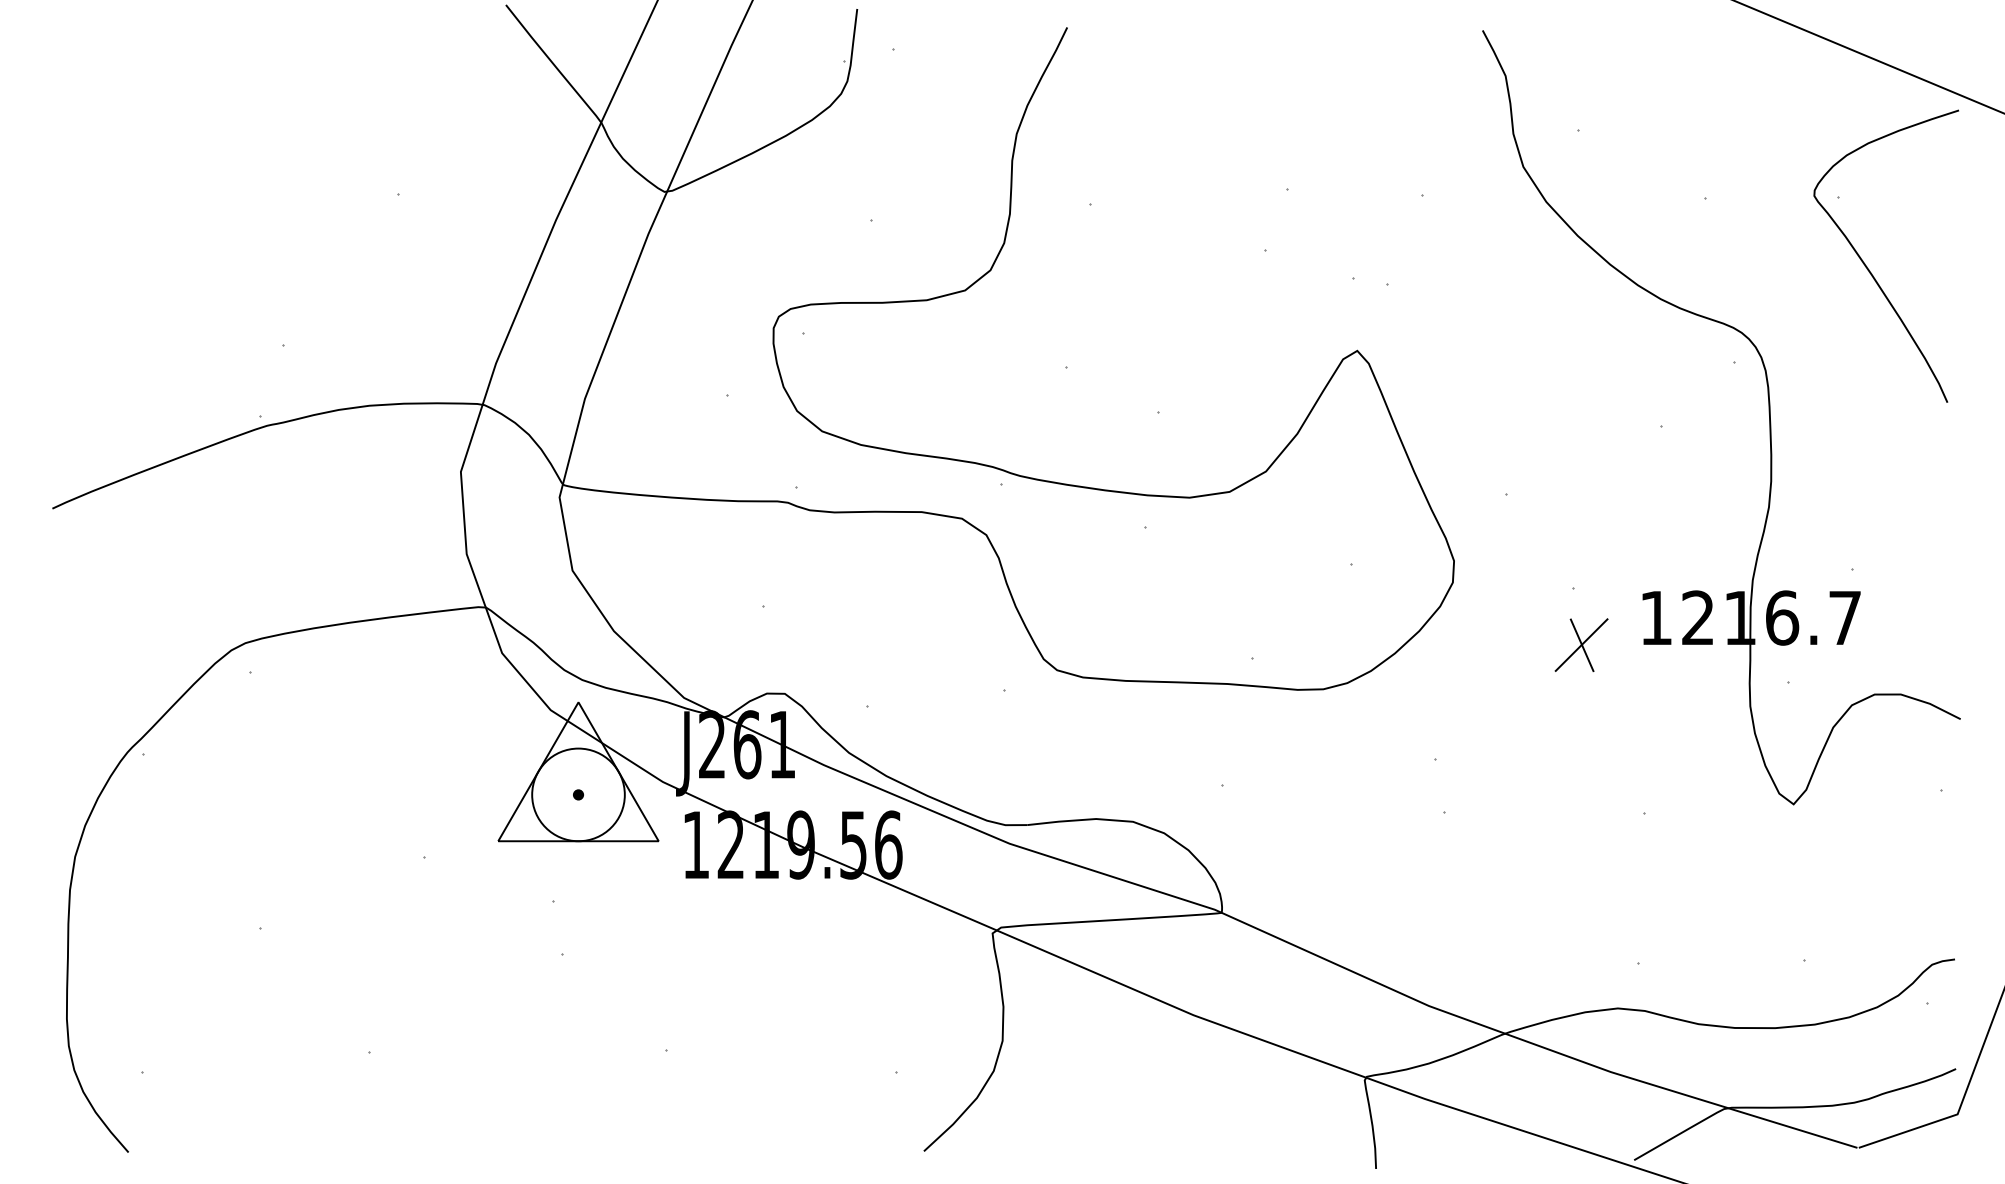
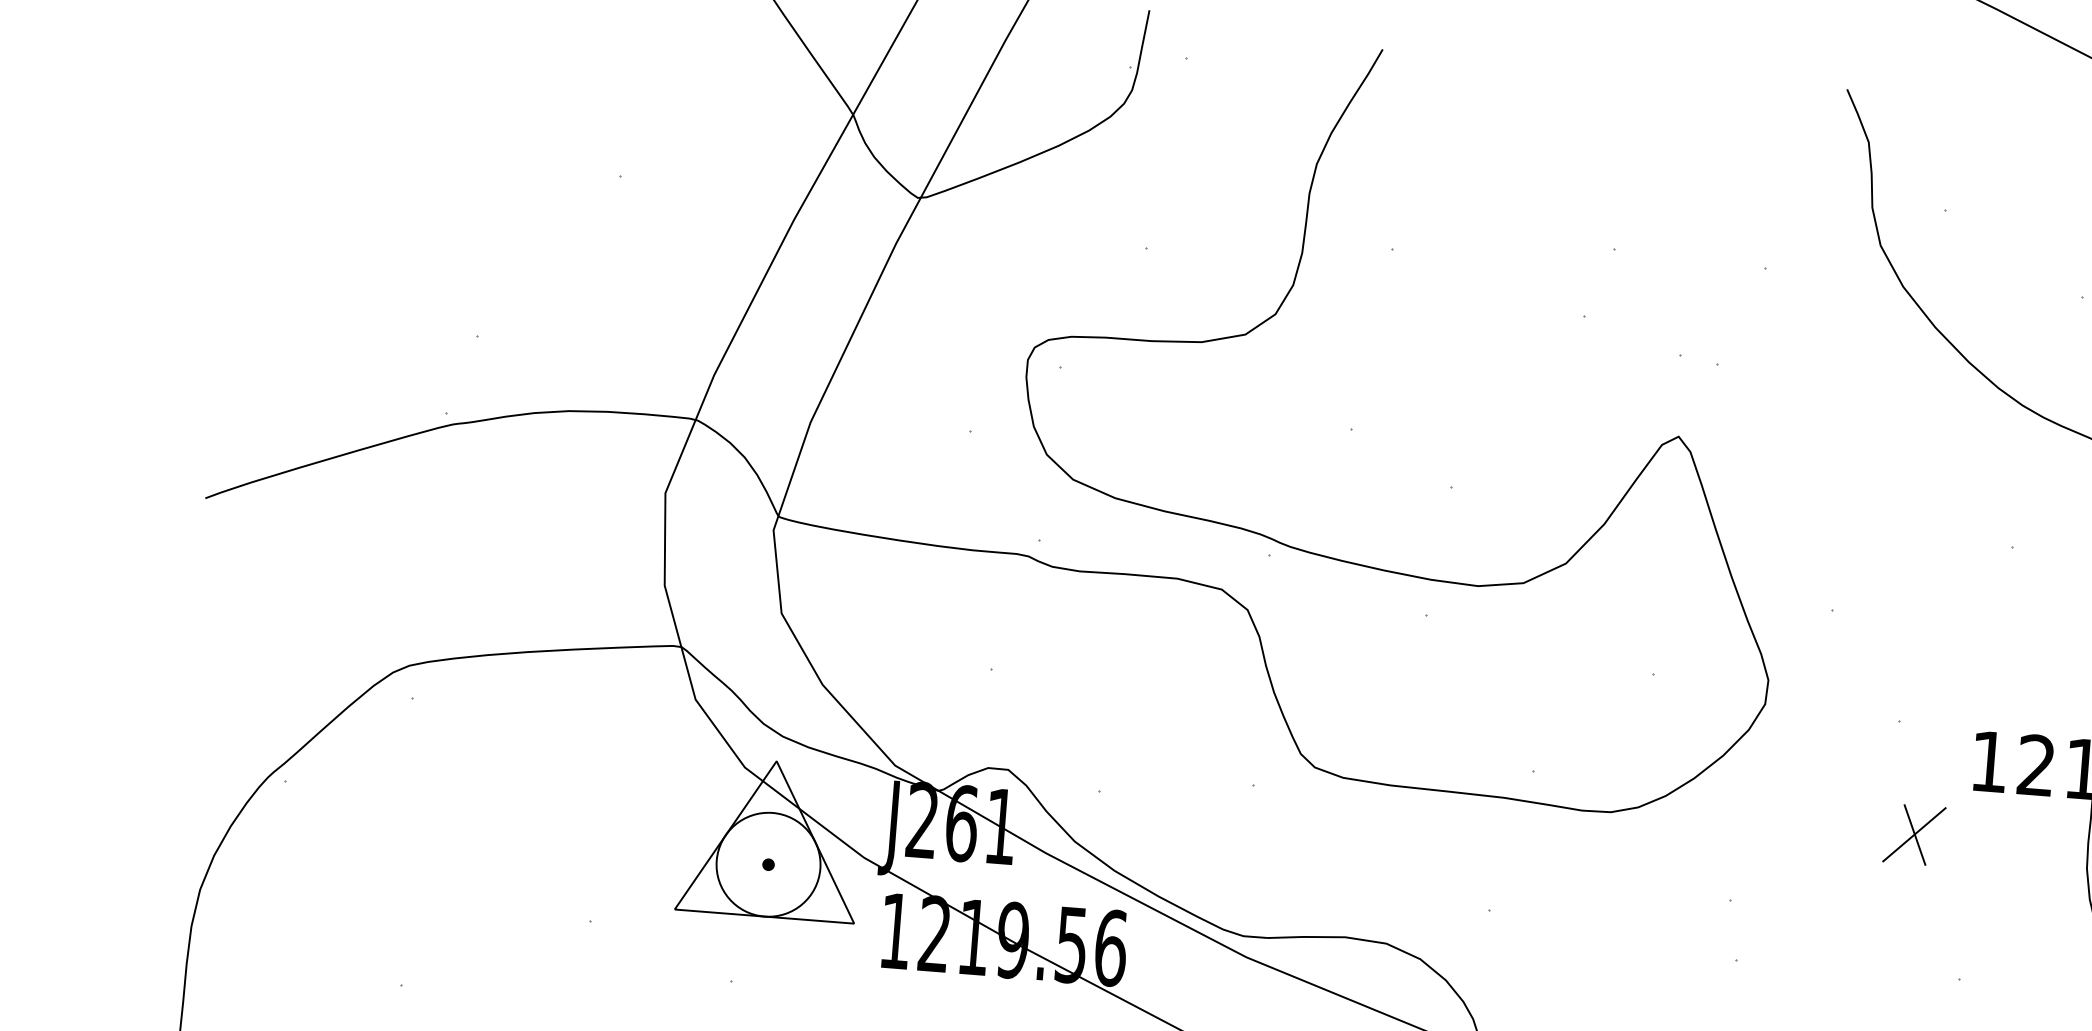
part: (1581, 644) -> (1914, 834), moved

